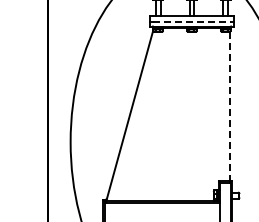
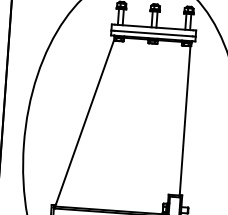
line: (192, 21) -> (154, 33), dashed -> solid
line: (229, 106) -> (184, 120), dashed -> solid

